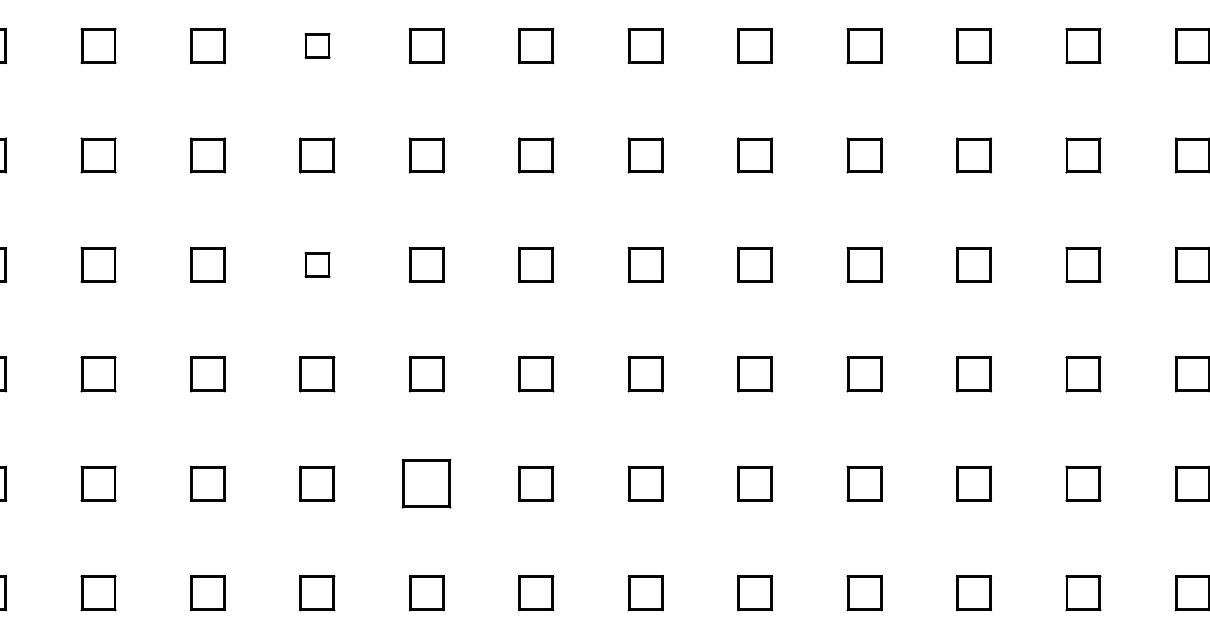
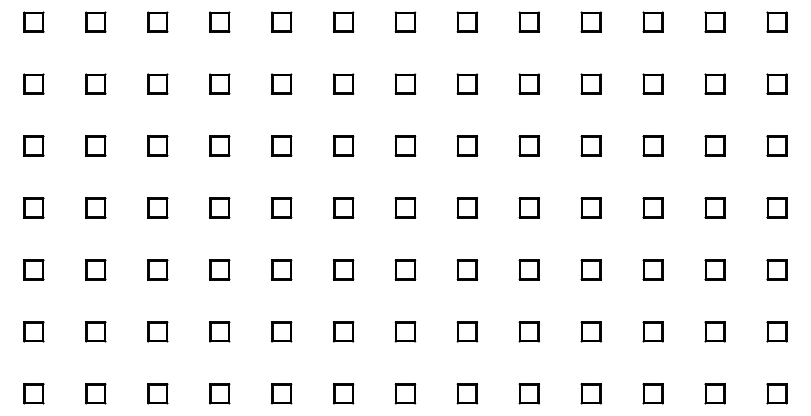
part: (317, 44) -> (219, 21), size x1.43
part: (317, 263) -> (219, 145), size x1.43
part: (426, 483) -> (281, 269), size x0.71

